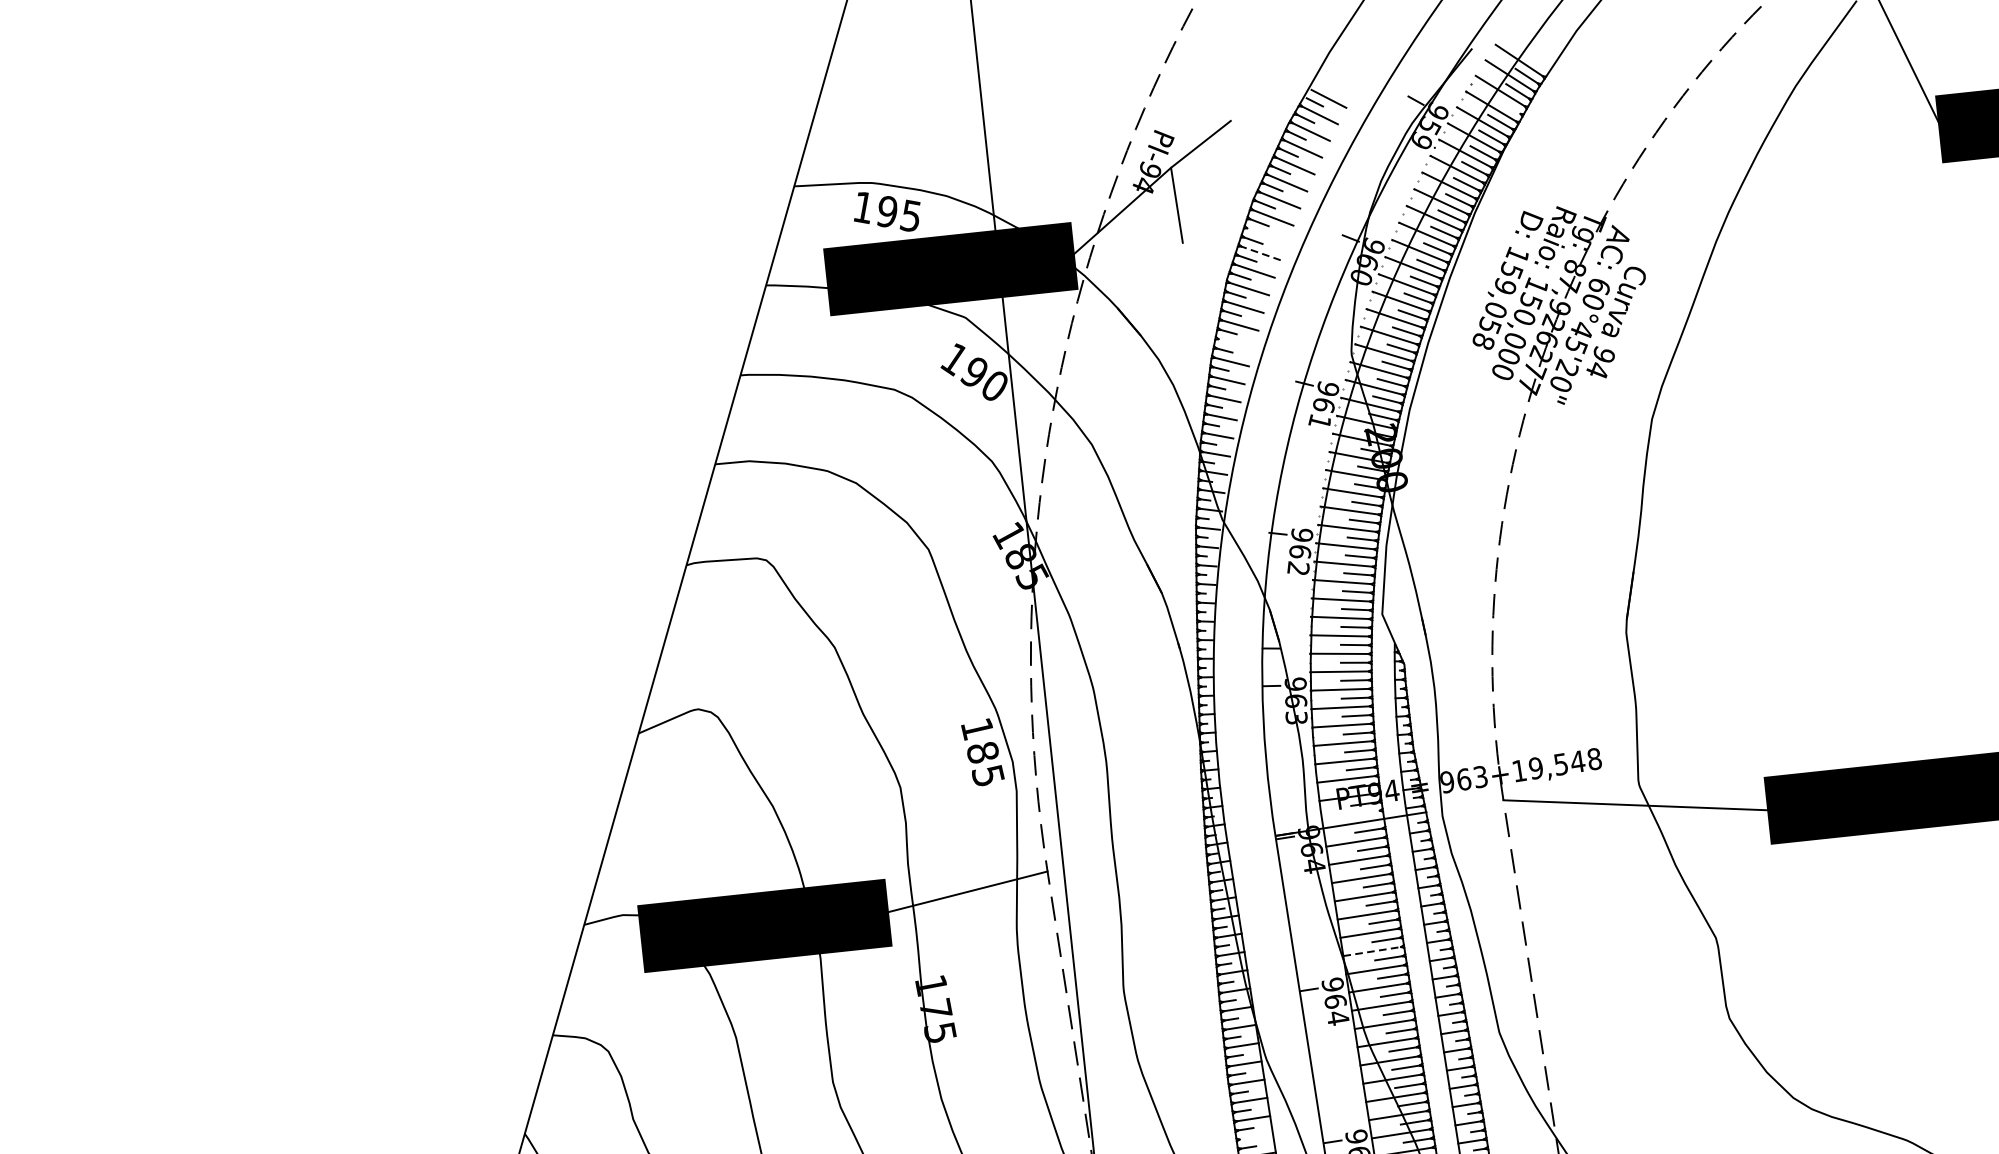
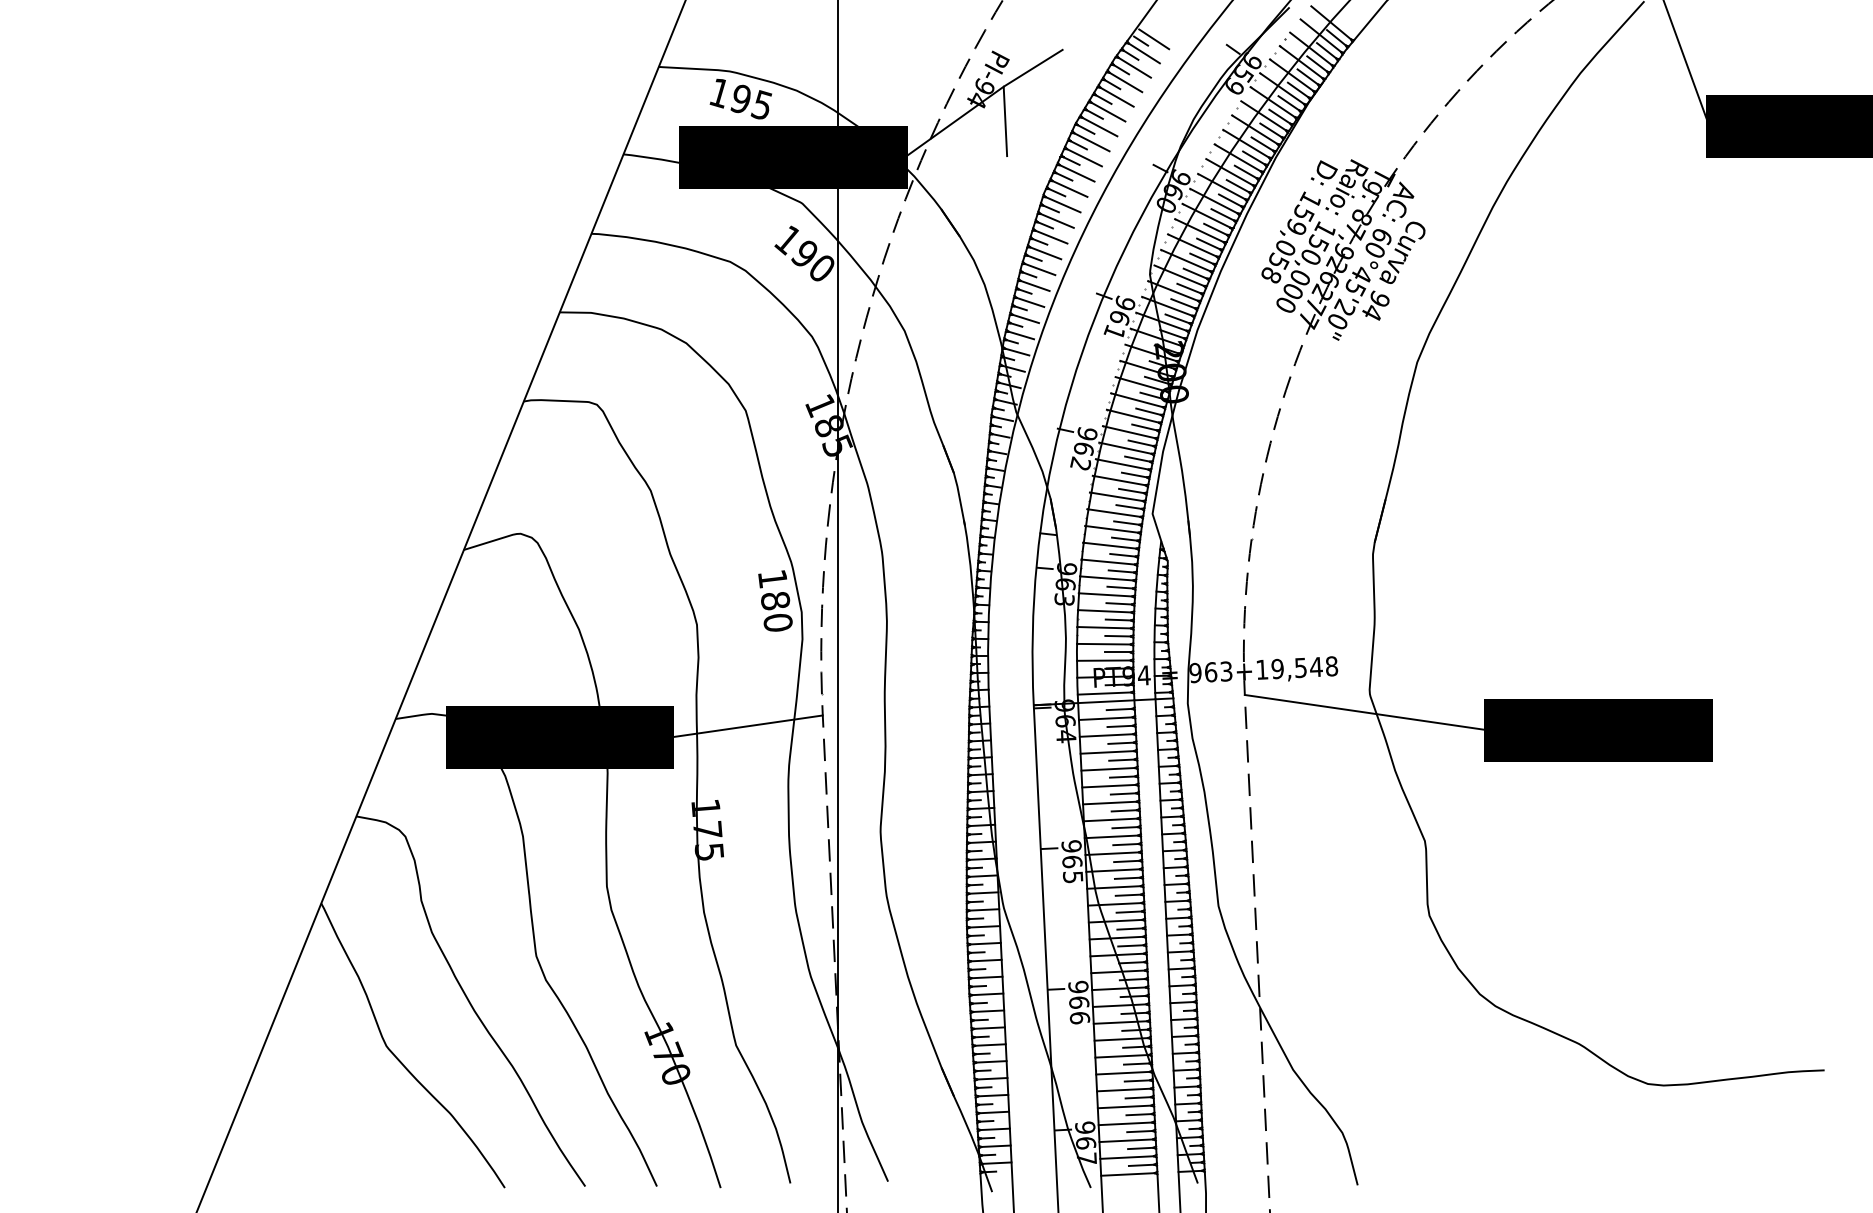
line: (1509, 106) -> (1317, 63), added
line: (1266, 235) -> (1084, 157), added
line: (1260, 253) -> (1076, 173), dashed -> solid
line: (1235, 344) -> (1045, 253), added
text: (987, 775) -> (777, 622), 185 -> 180
line: (1350, 814) -> (1104, 693), added
line: (1372, 951) -> (1110, 819), dashed -> solid
text: (1337, 1018) -> (1072, 877), 964 -> 965
line: (1255, 1137) -> (986, 977), added

